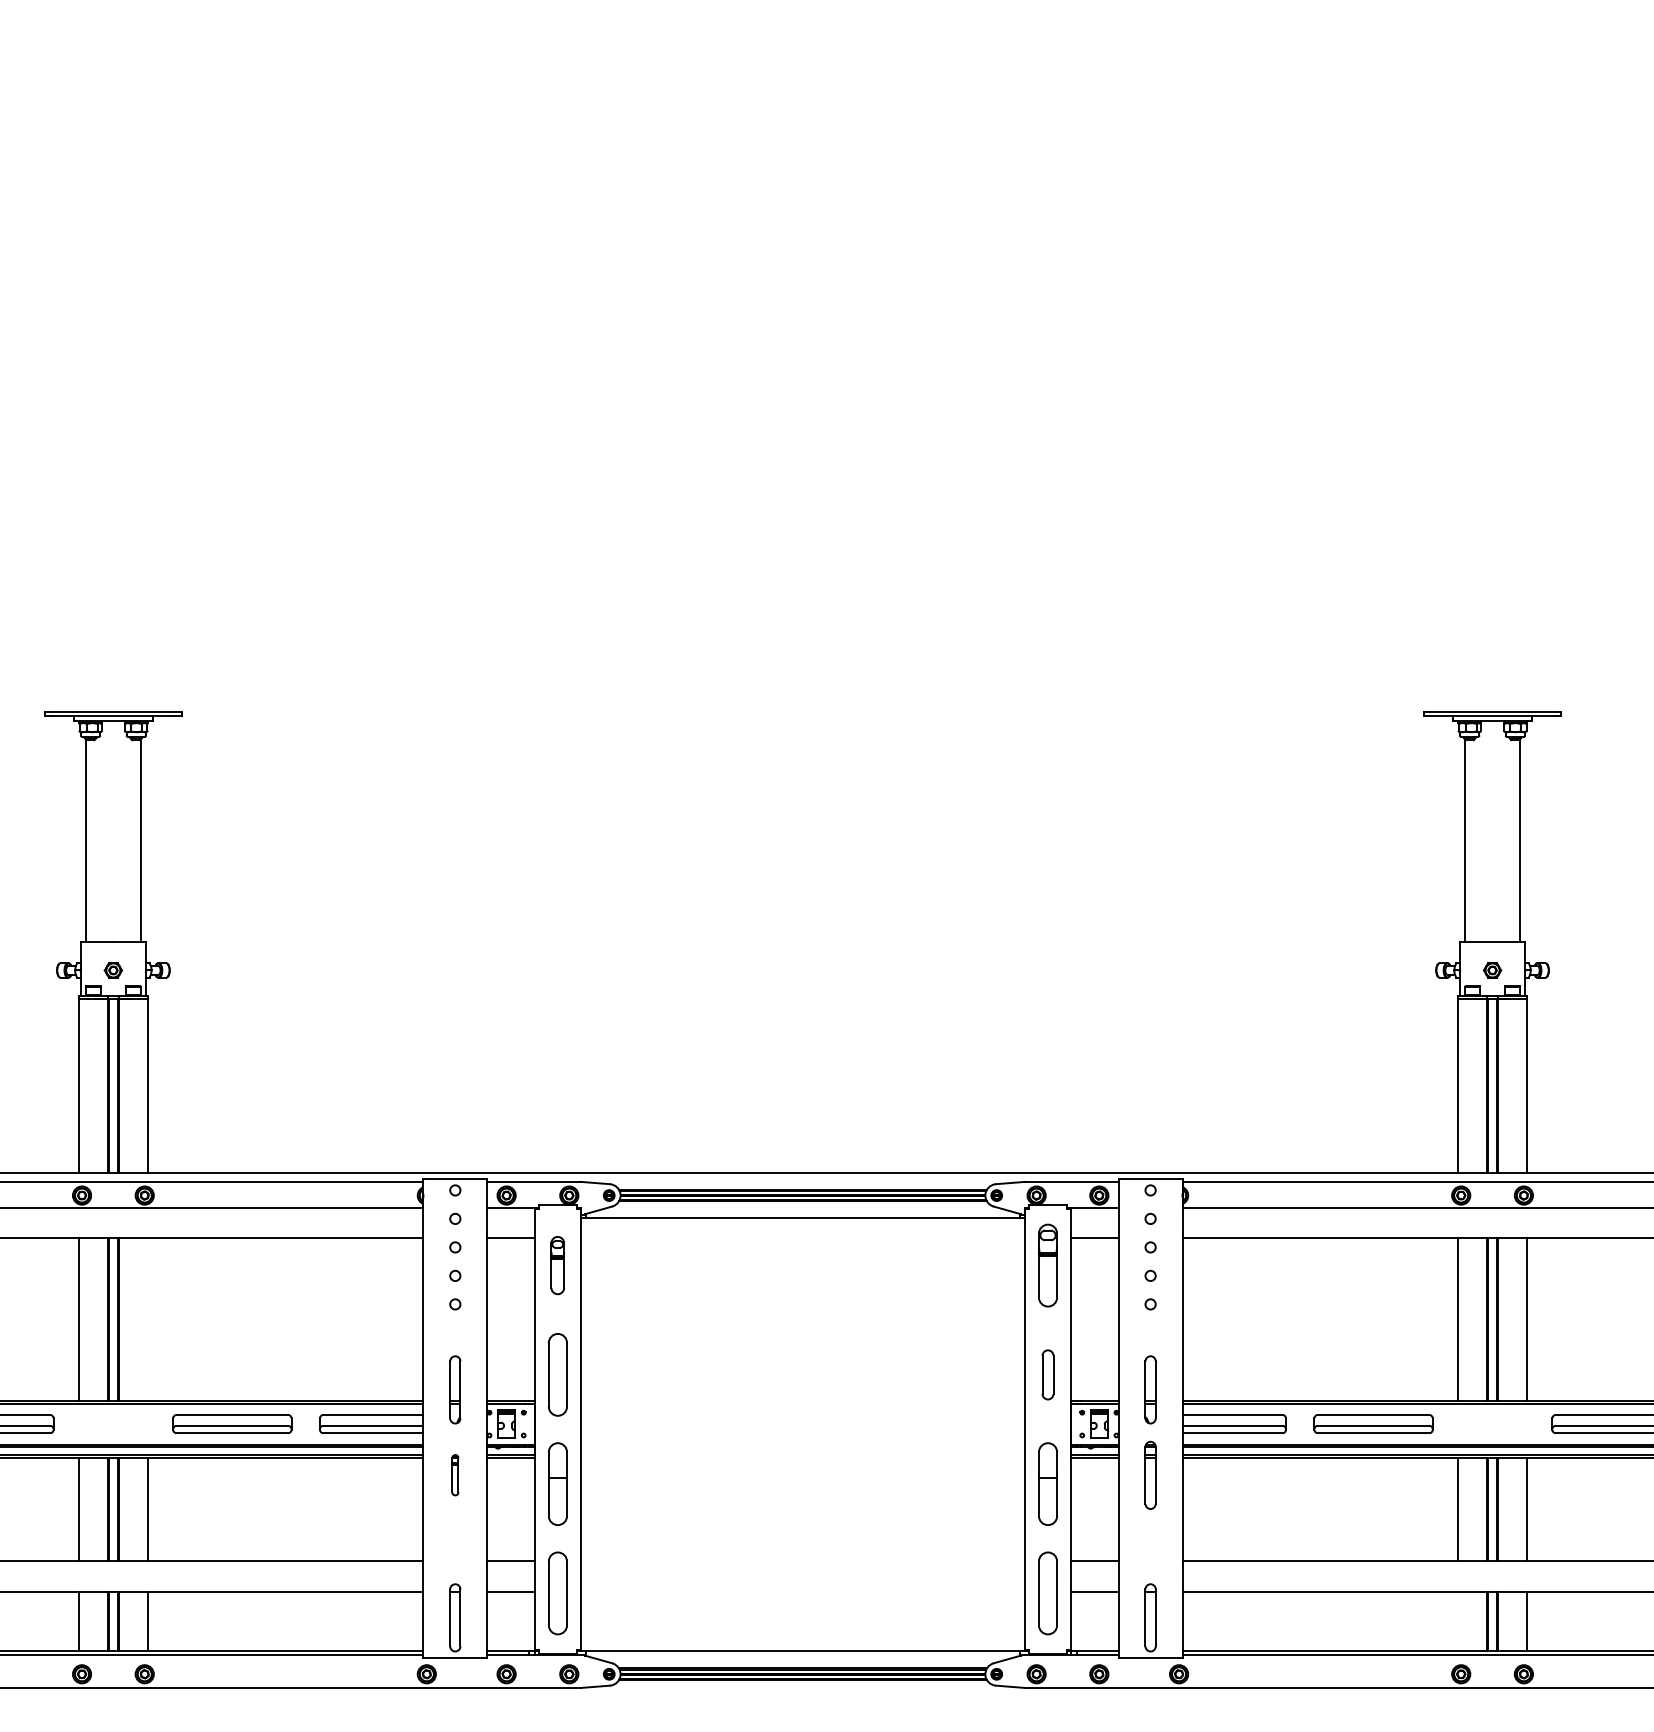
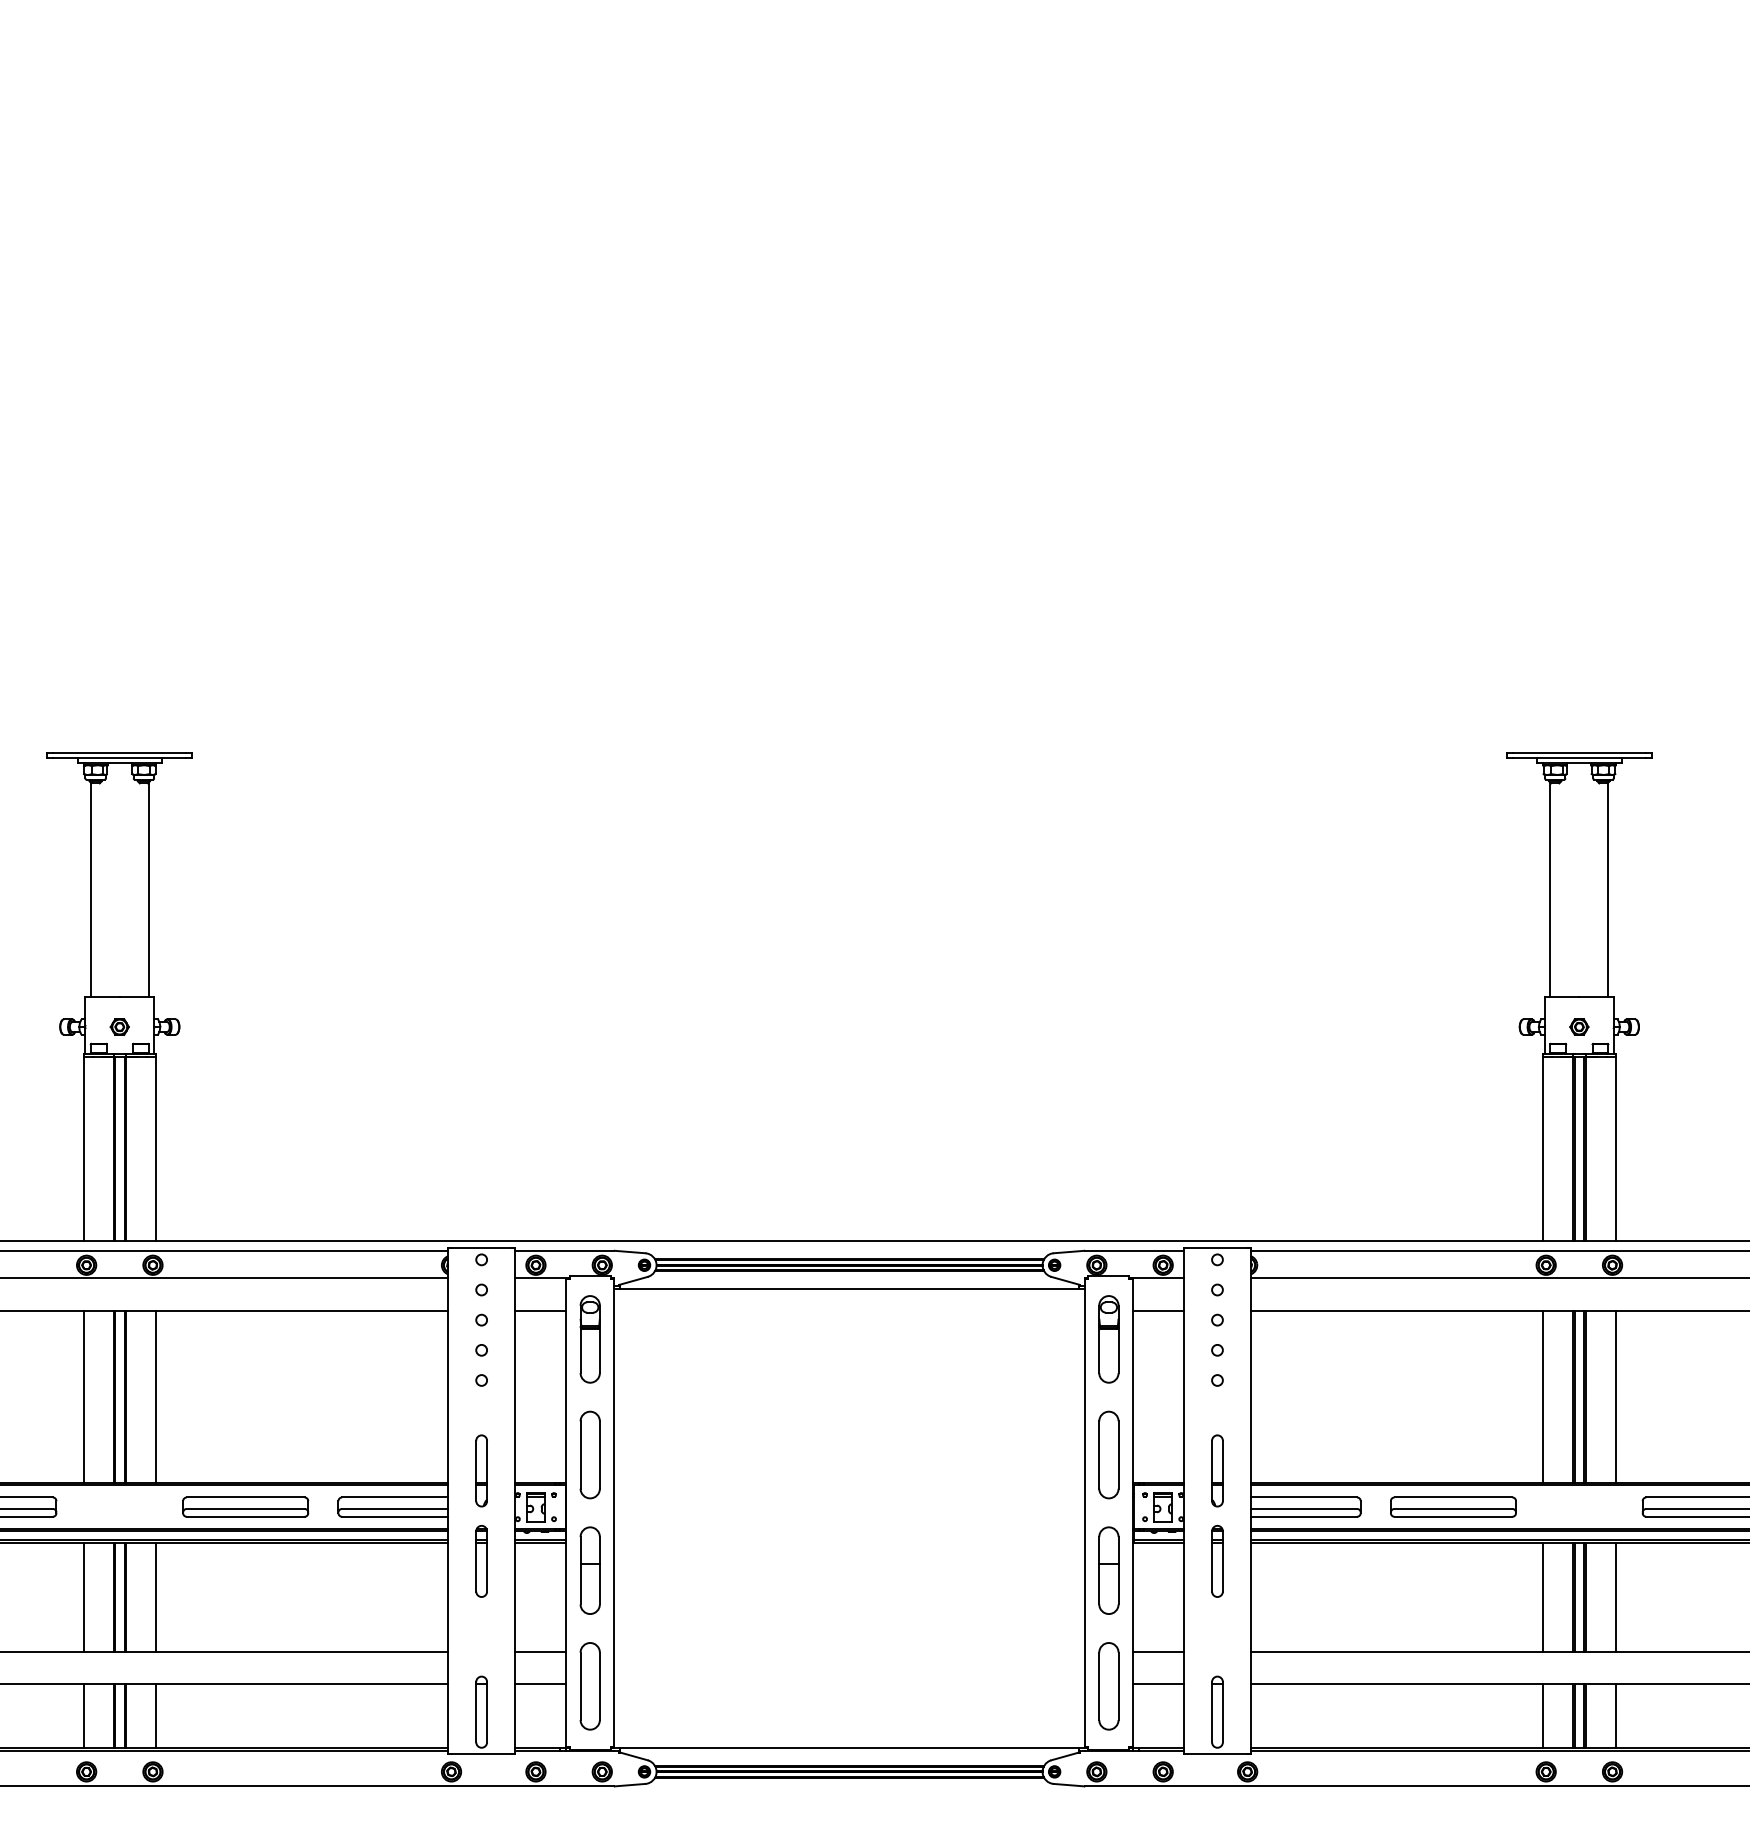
part: (557, 1265) -> (589, 1339), size x1.43
line: (147, 1319) -> (155, 1396), added
part: (1047, 1374) -> (1108, 1454), size x1.67
part: (455, 1474) -> (481, 1560), size x1.67
line: (1458, 1621) -> (1543, 1716), added

